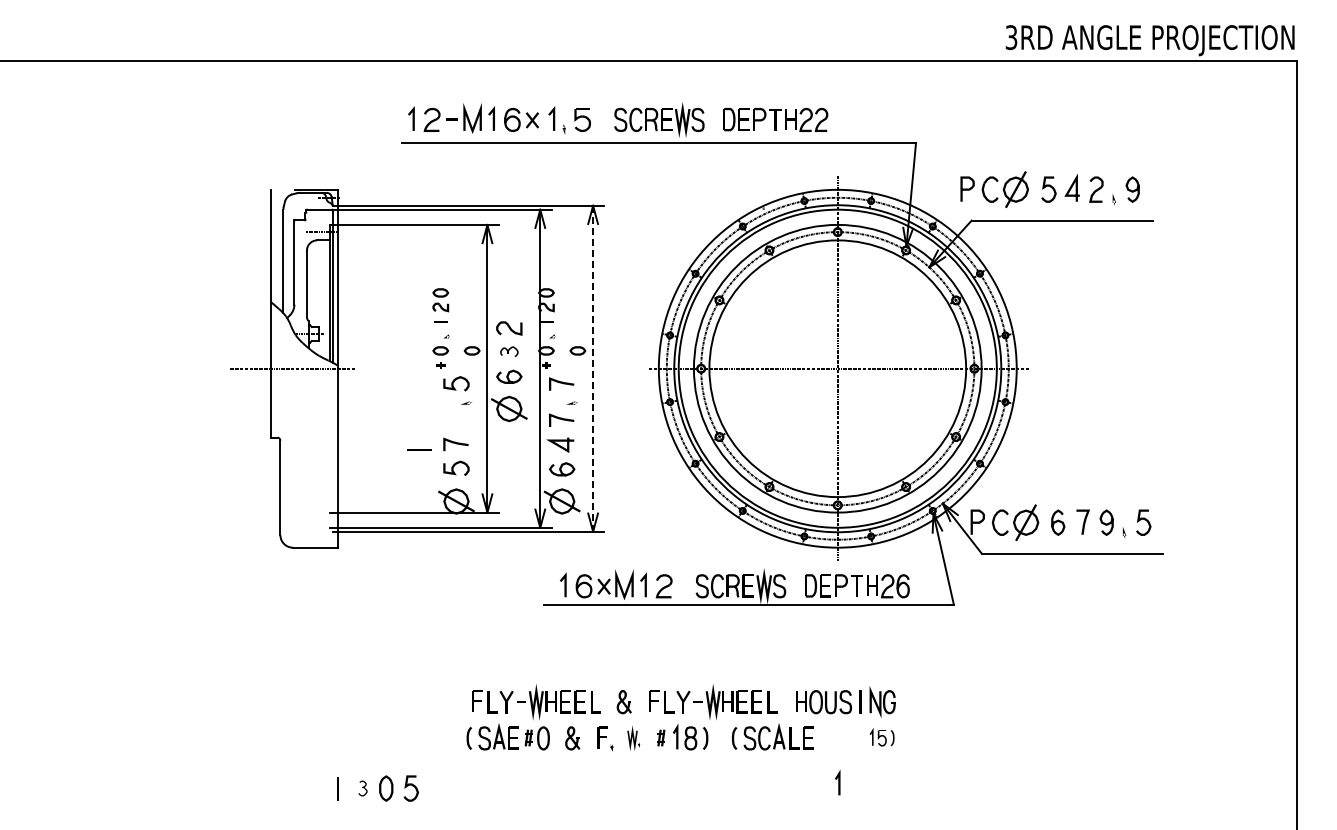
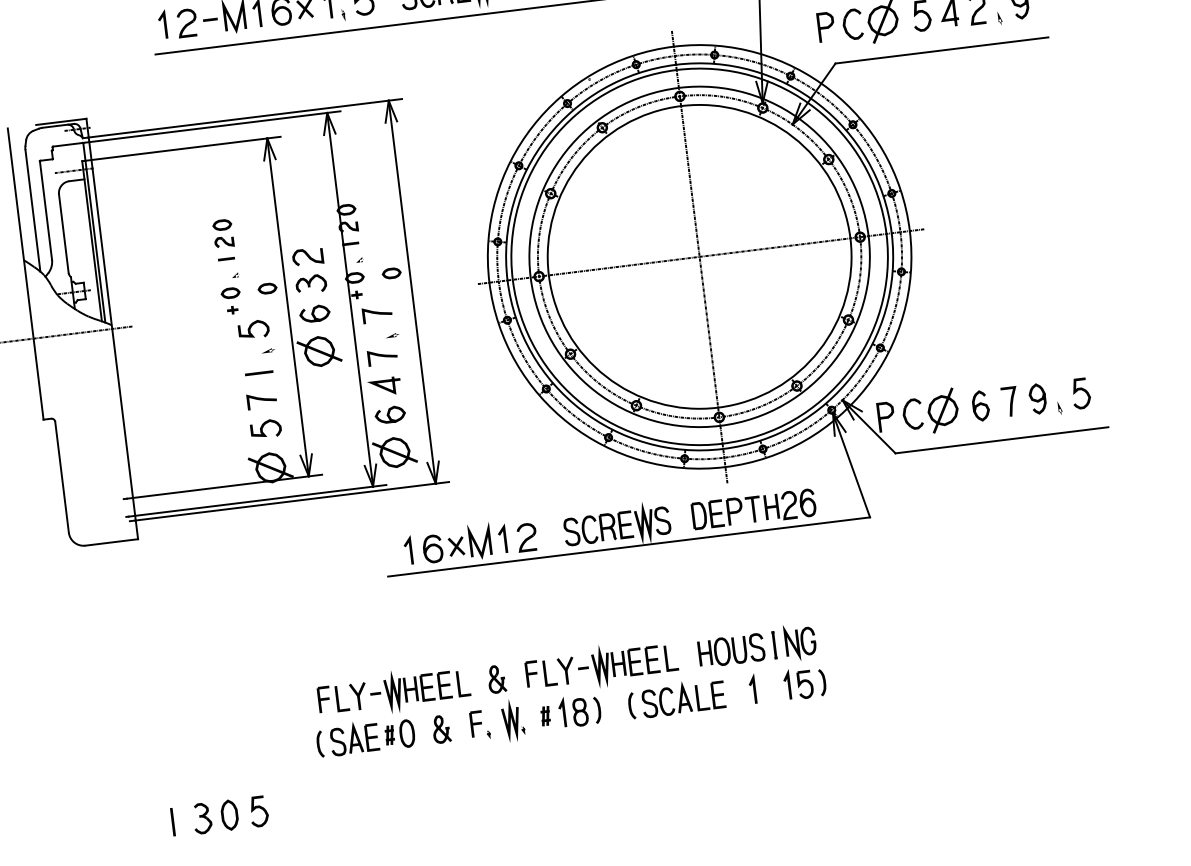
part: (509, 351) -> (311, 283), size x1.43
line: (593, 368) -> (412, 291), dashed -> solid
line: (419, 449) -> (259, 372), moved
part: (881, 737) -> (804, 683), size x1.43
part: (633, 738) -> (512, 720), size x1.43
line: (838, 782) -> (753, 688), moved
part: (362, 788) -> (201, 818), size x1.67

